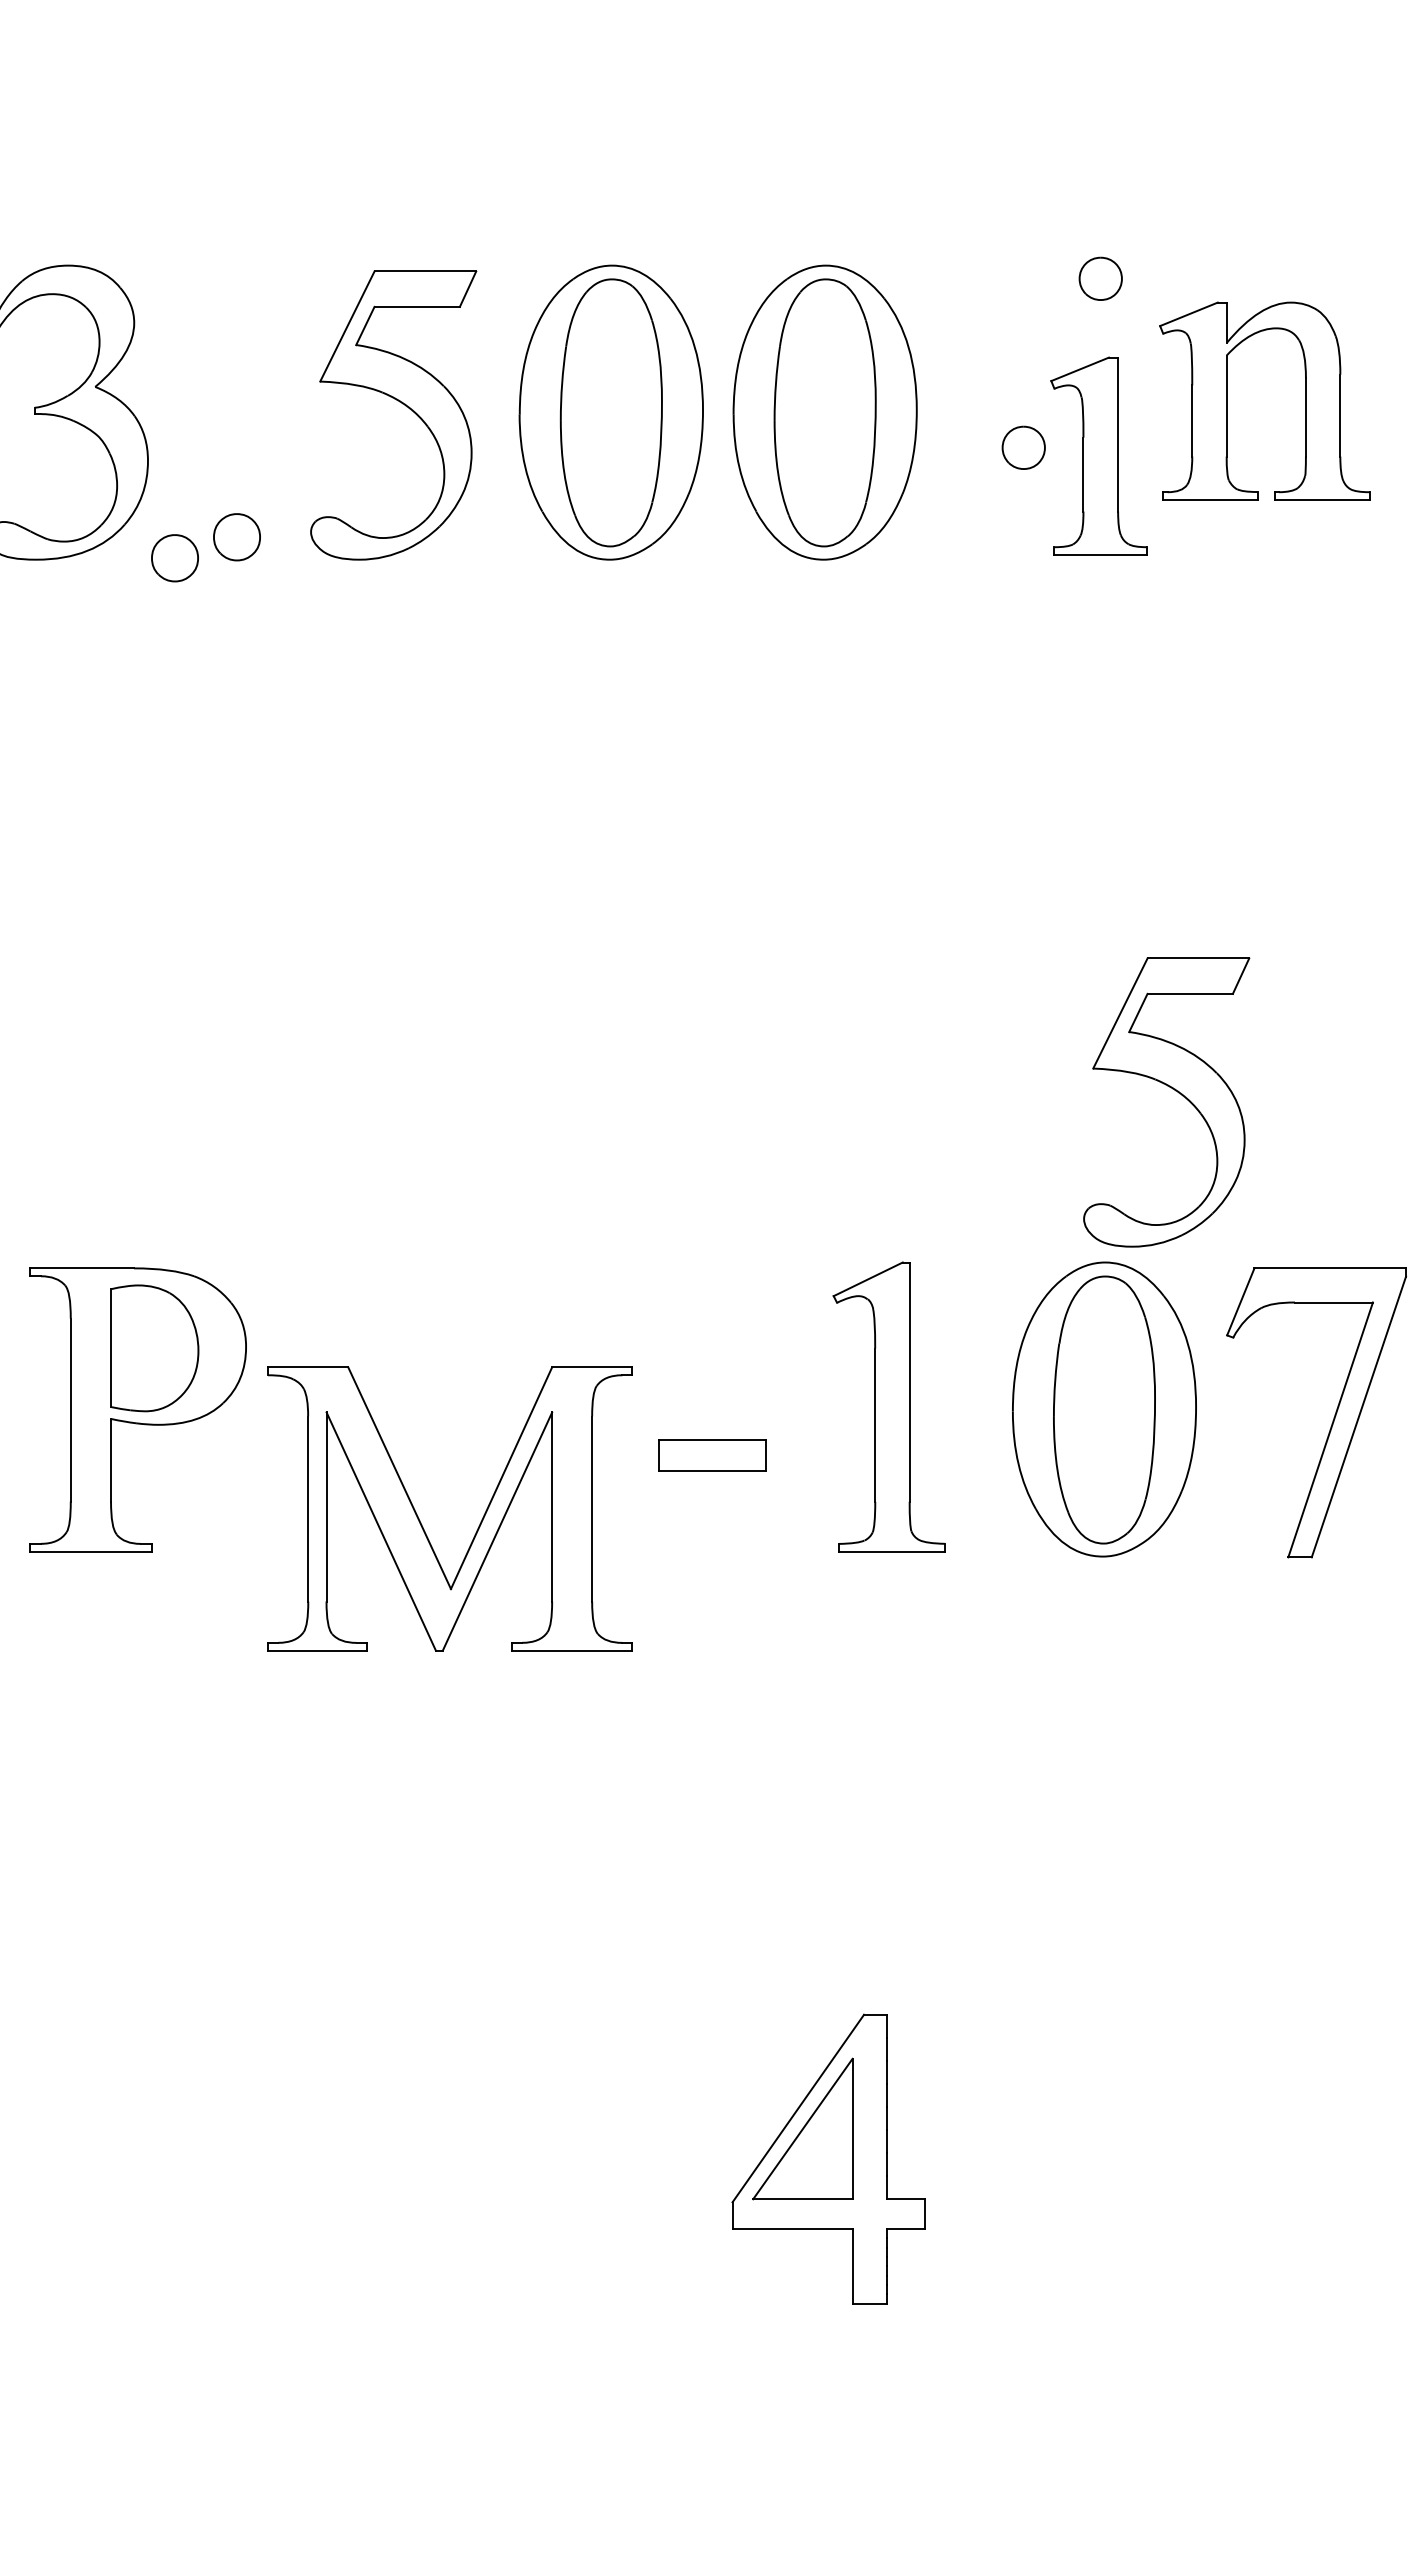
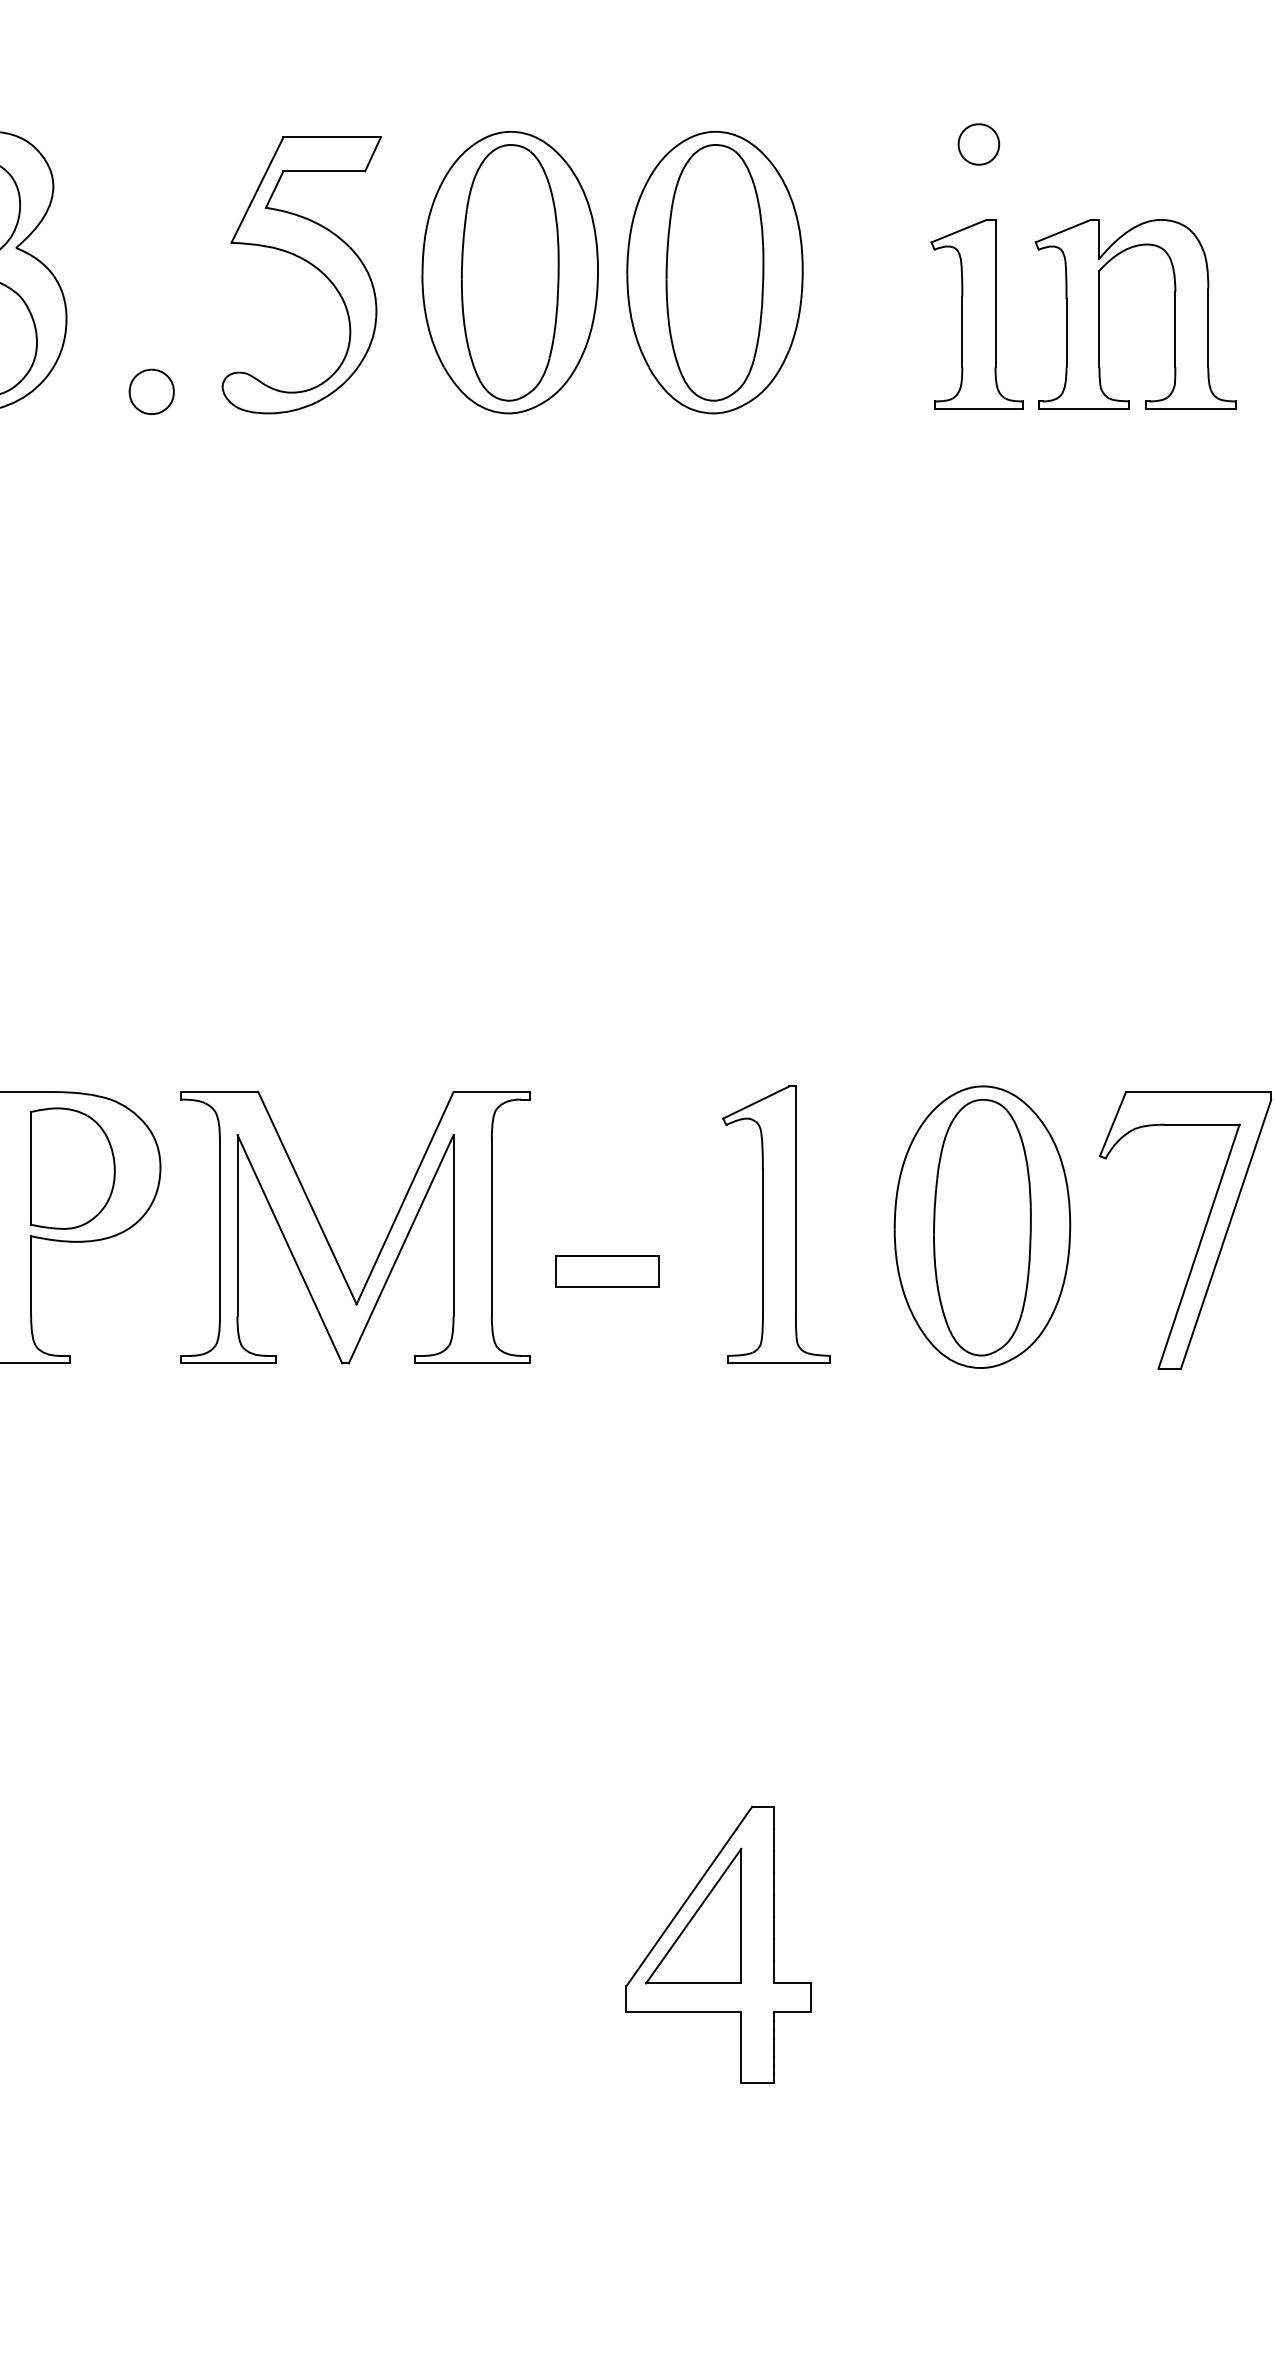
part: (1227, 400) -> (1100, 313), moved
part: (1023, 447) -> (904, 305), removed
part: (174, 558) -> (91, 412), removed
part: (1175, 1091) -> (1050, 922), removed
part: (421, 1522) -> (328, 1240), moved

